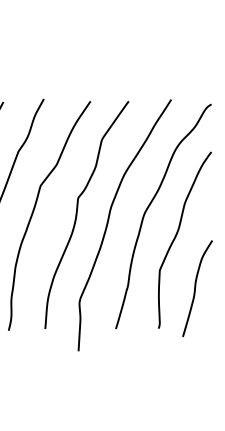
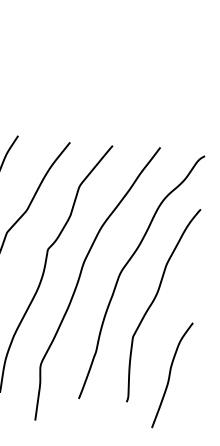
curve: (196, 287) -> (171, 373), moved

